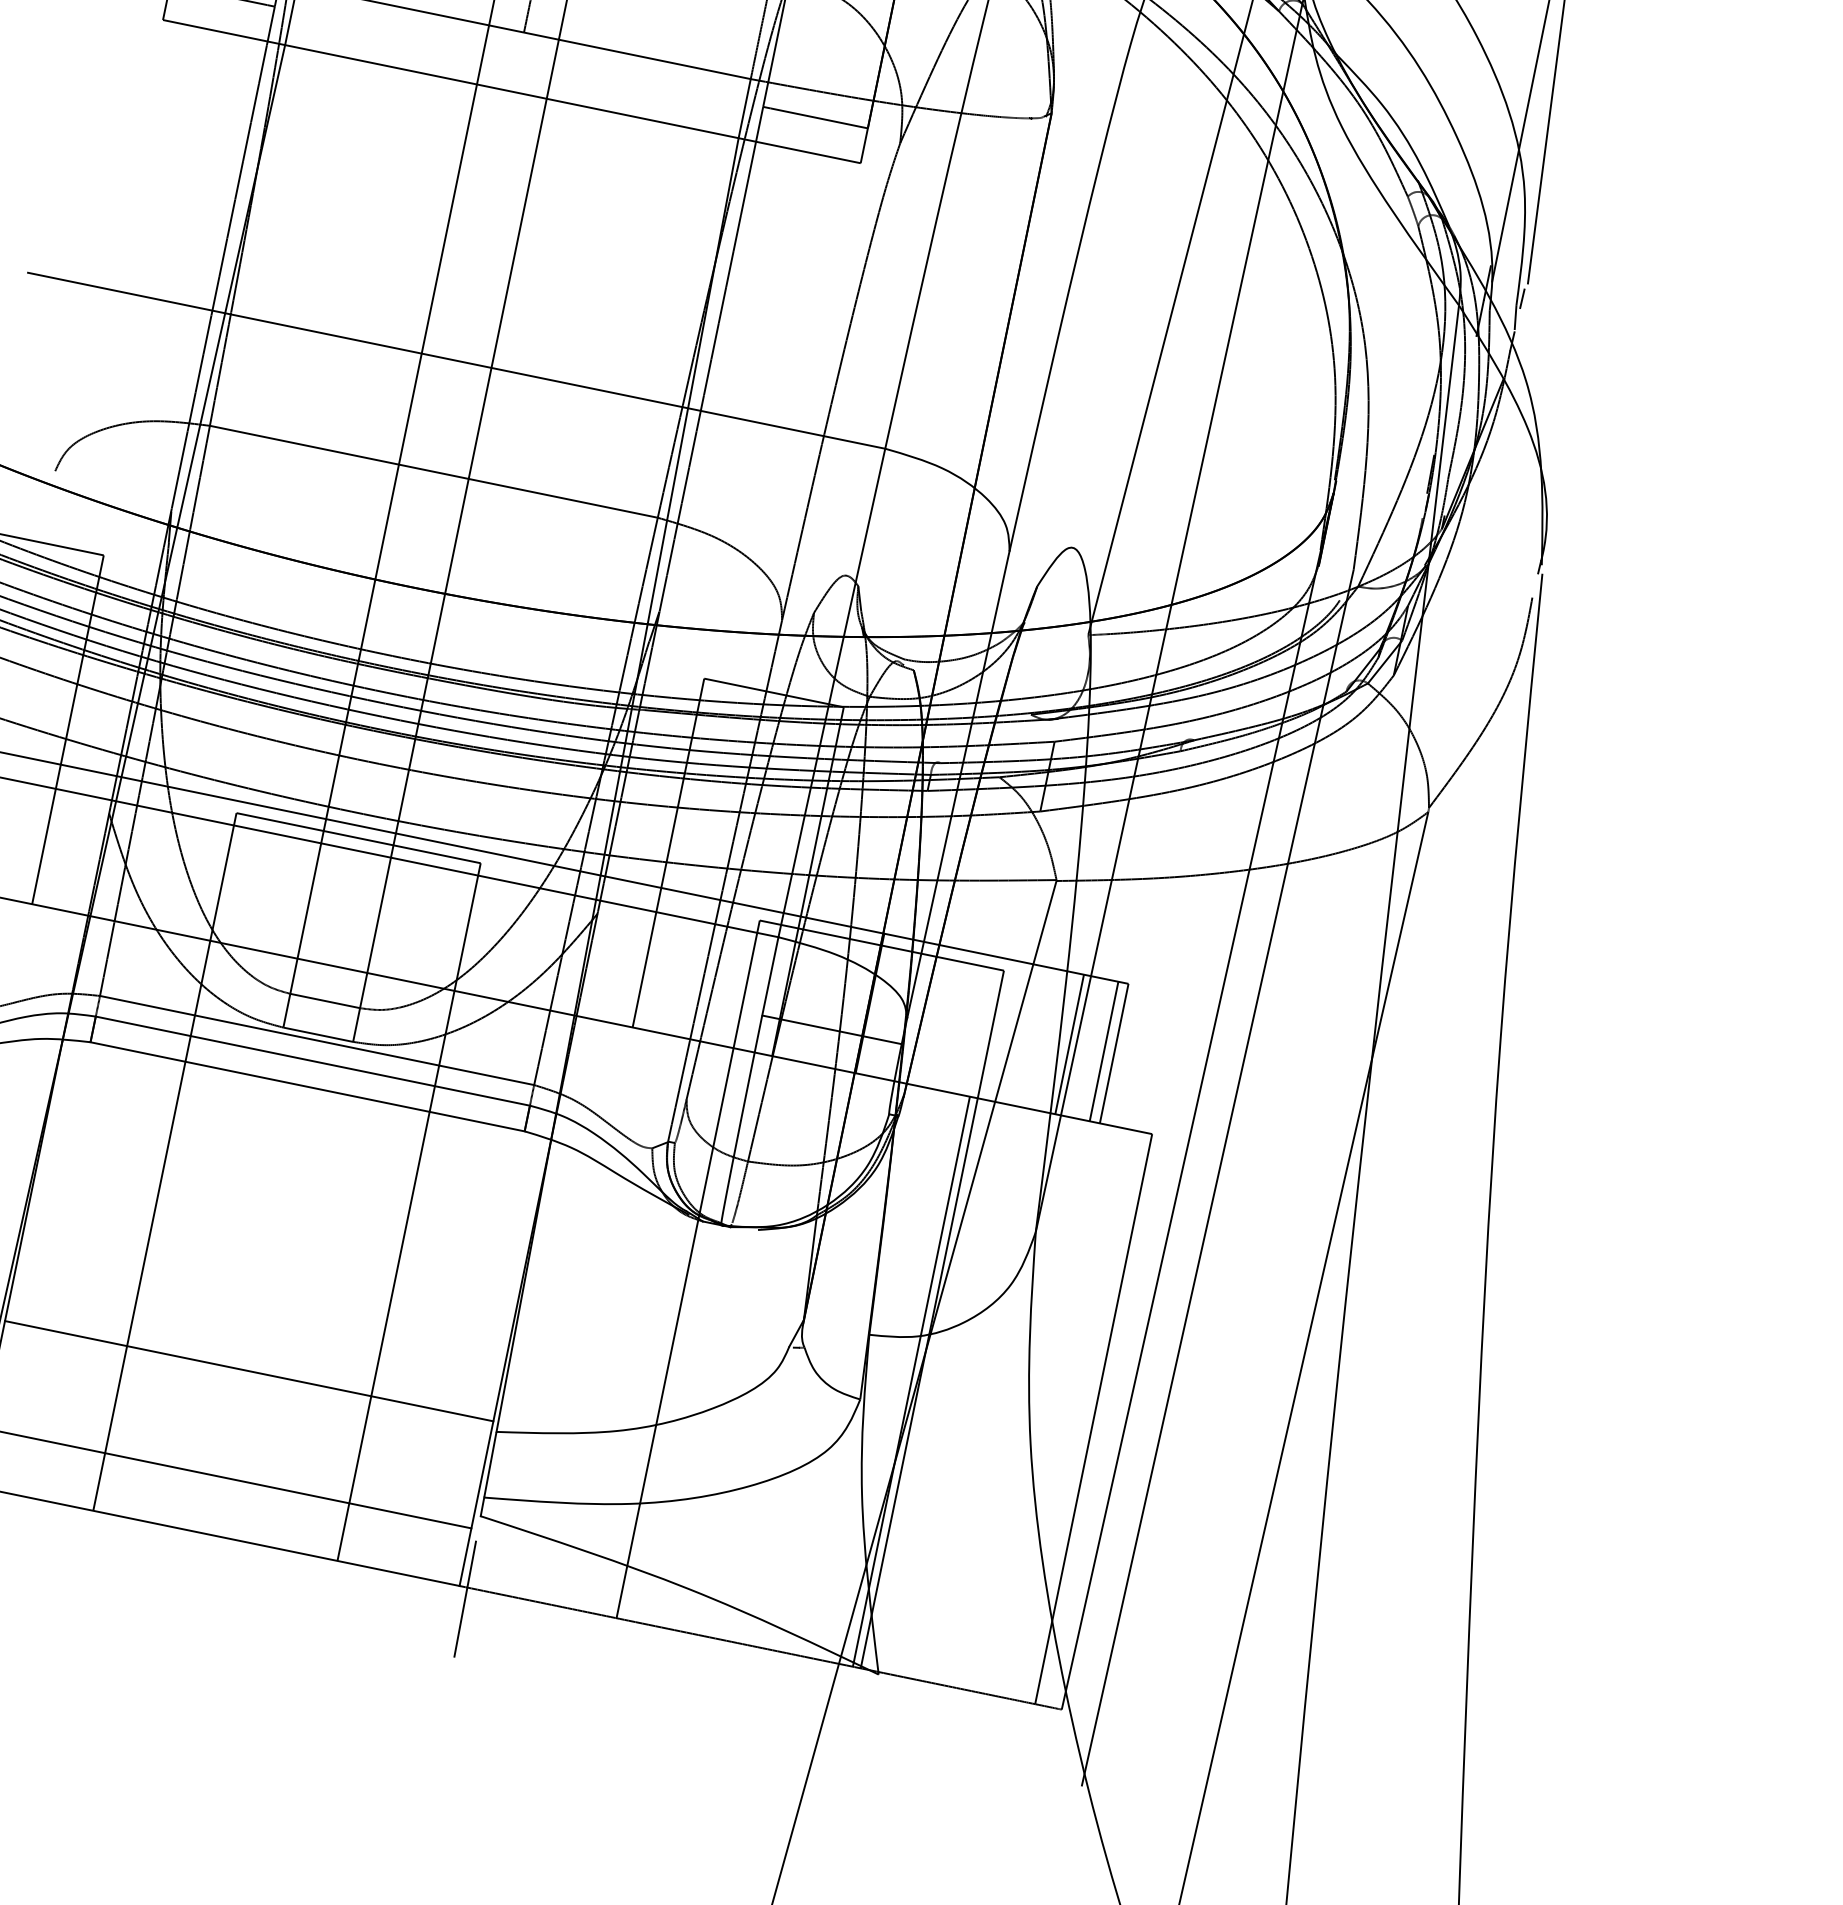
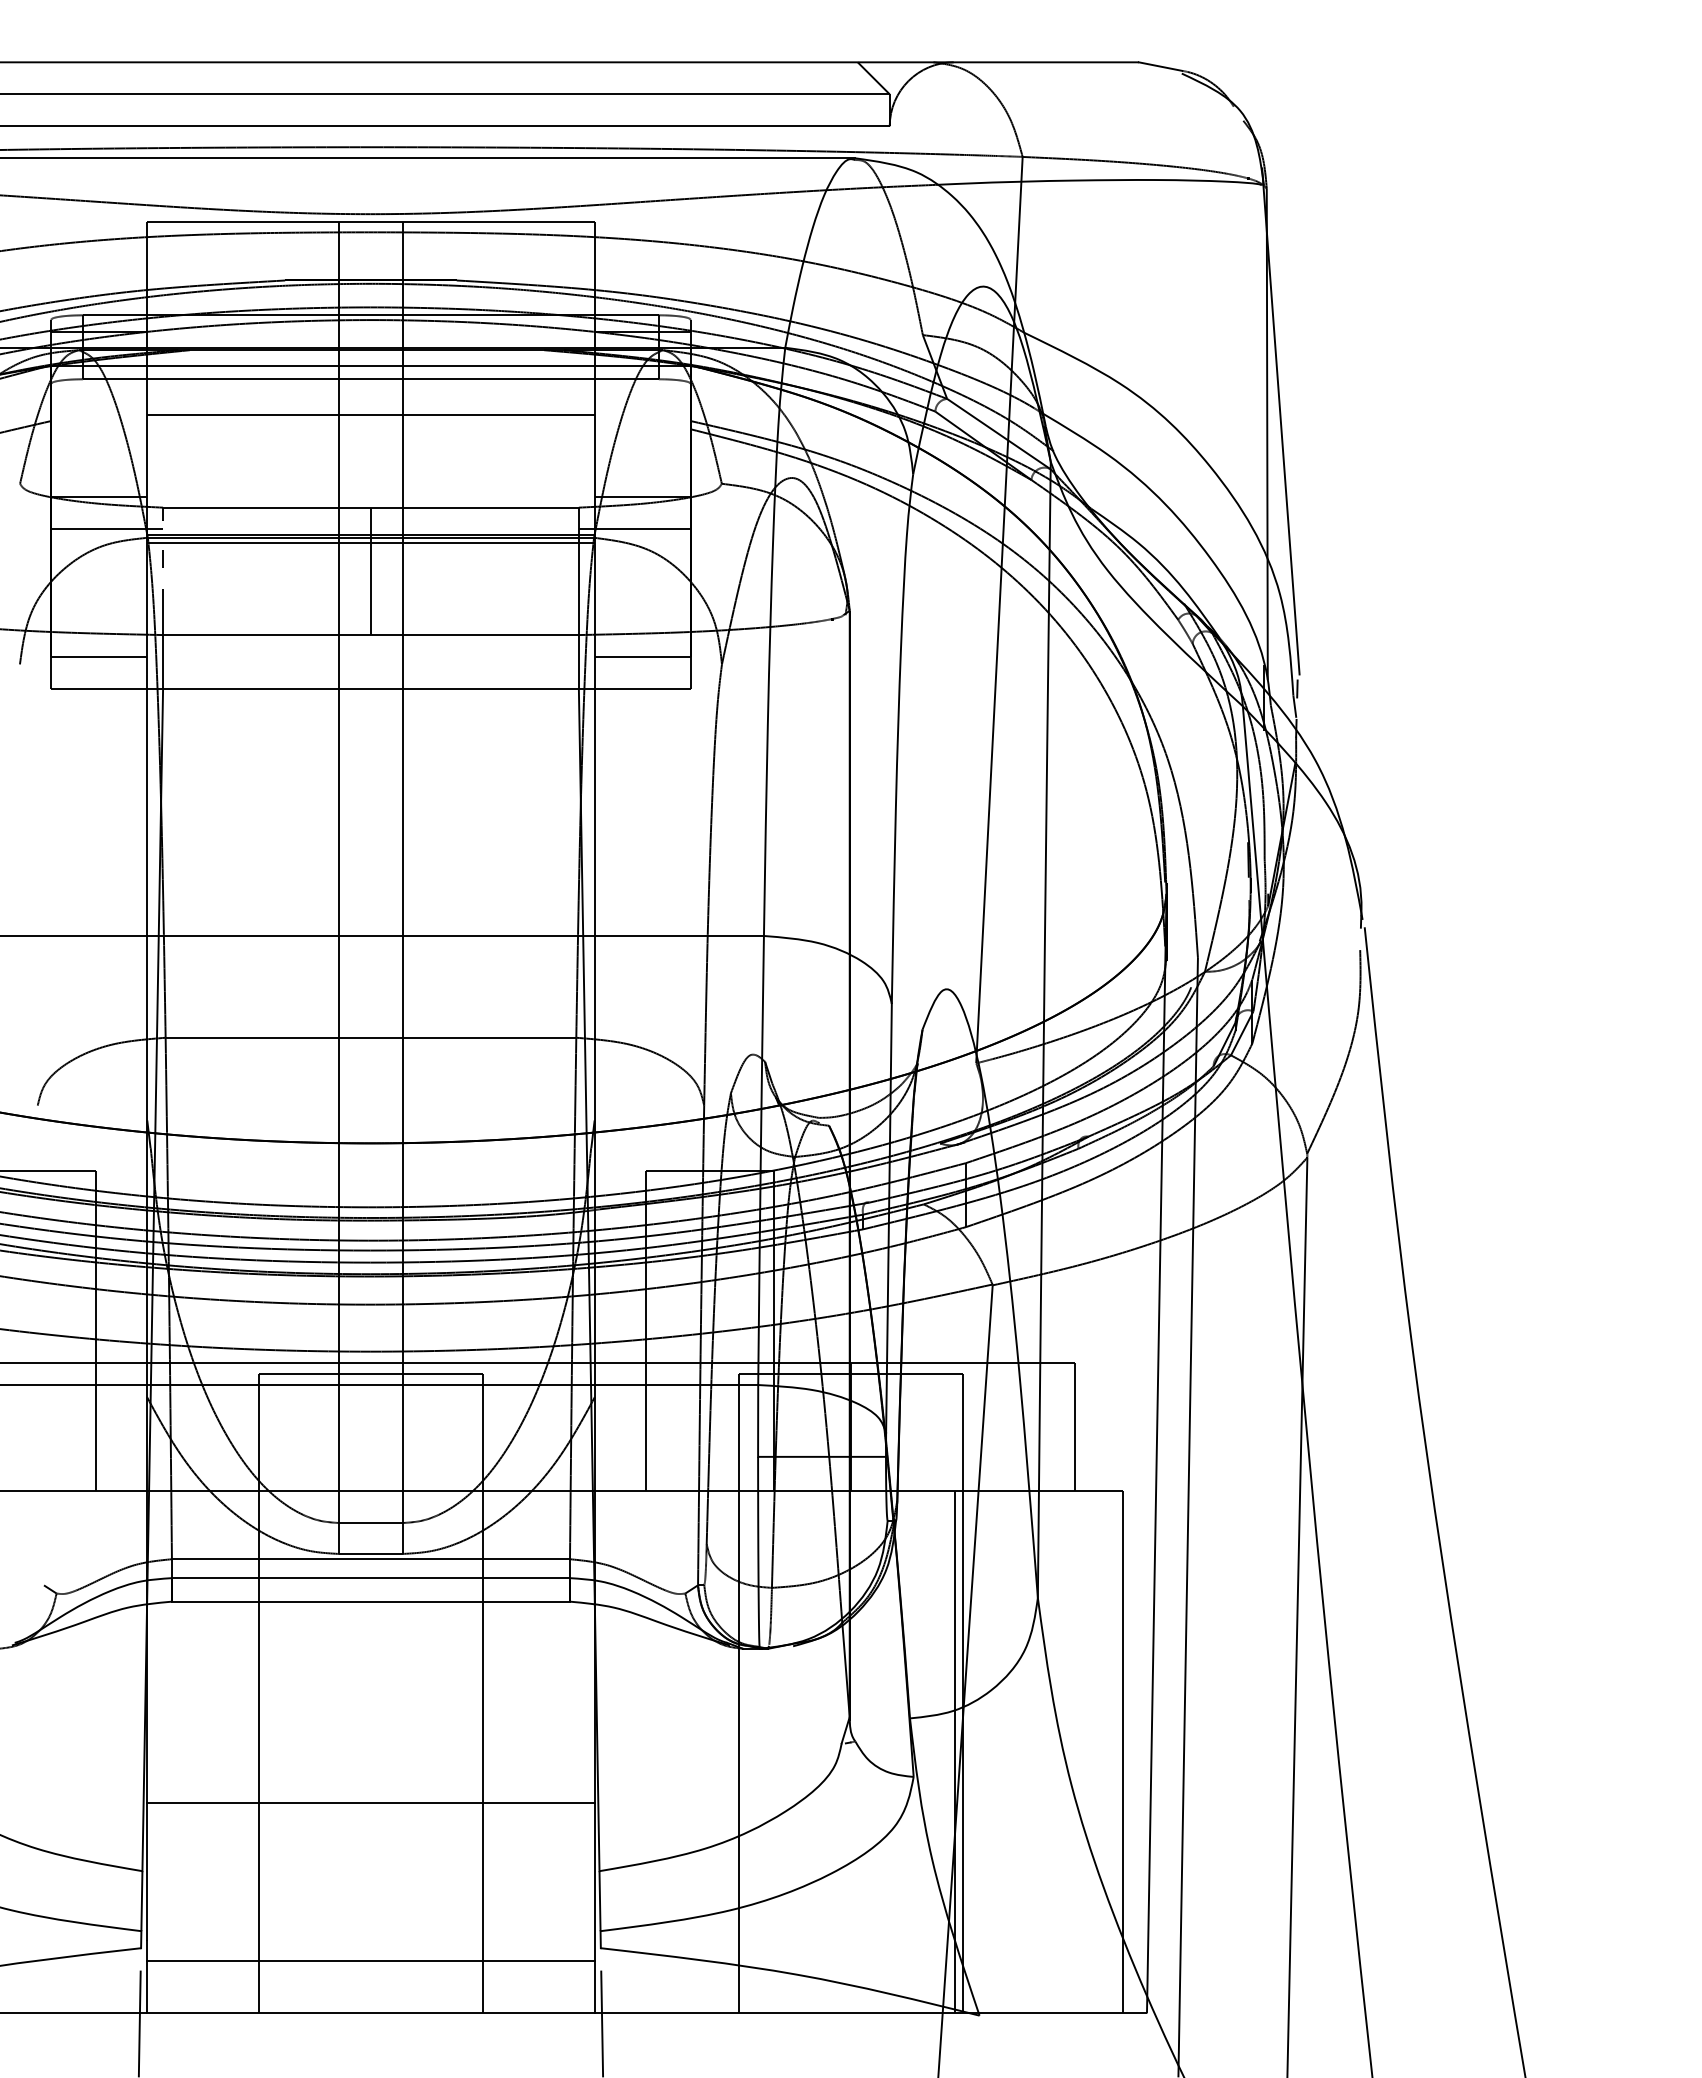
line: (1069, 1044) -> (1033, 1426), removed
line: (1104, 1051) -> (1065, 1426), removed
line: (248, 1371) -> (370, 1803), moved

